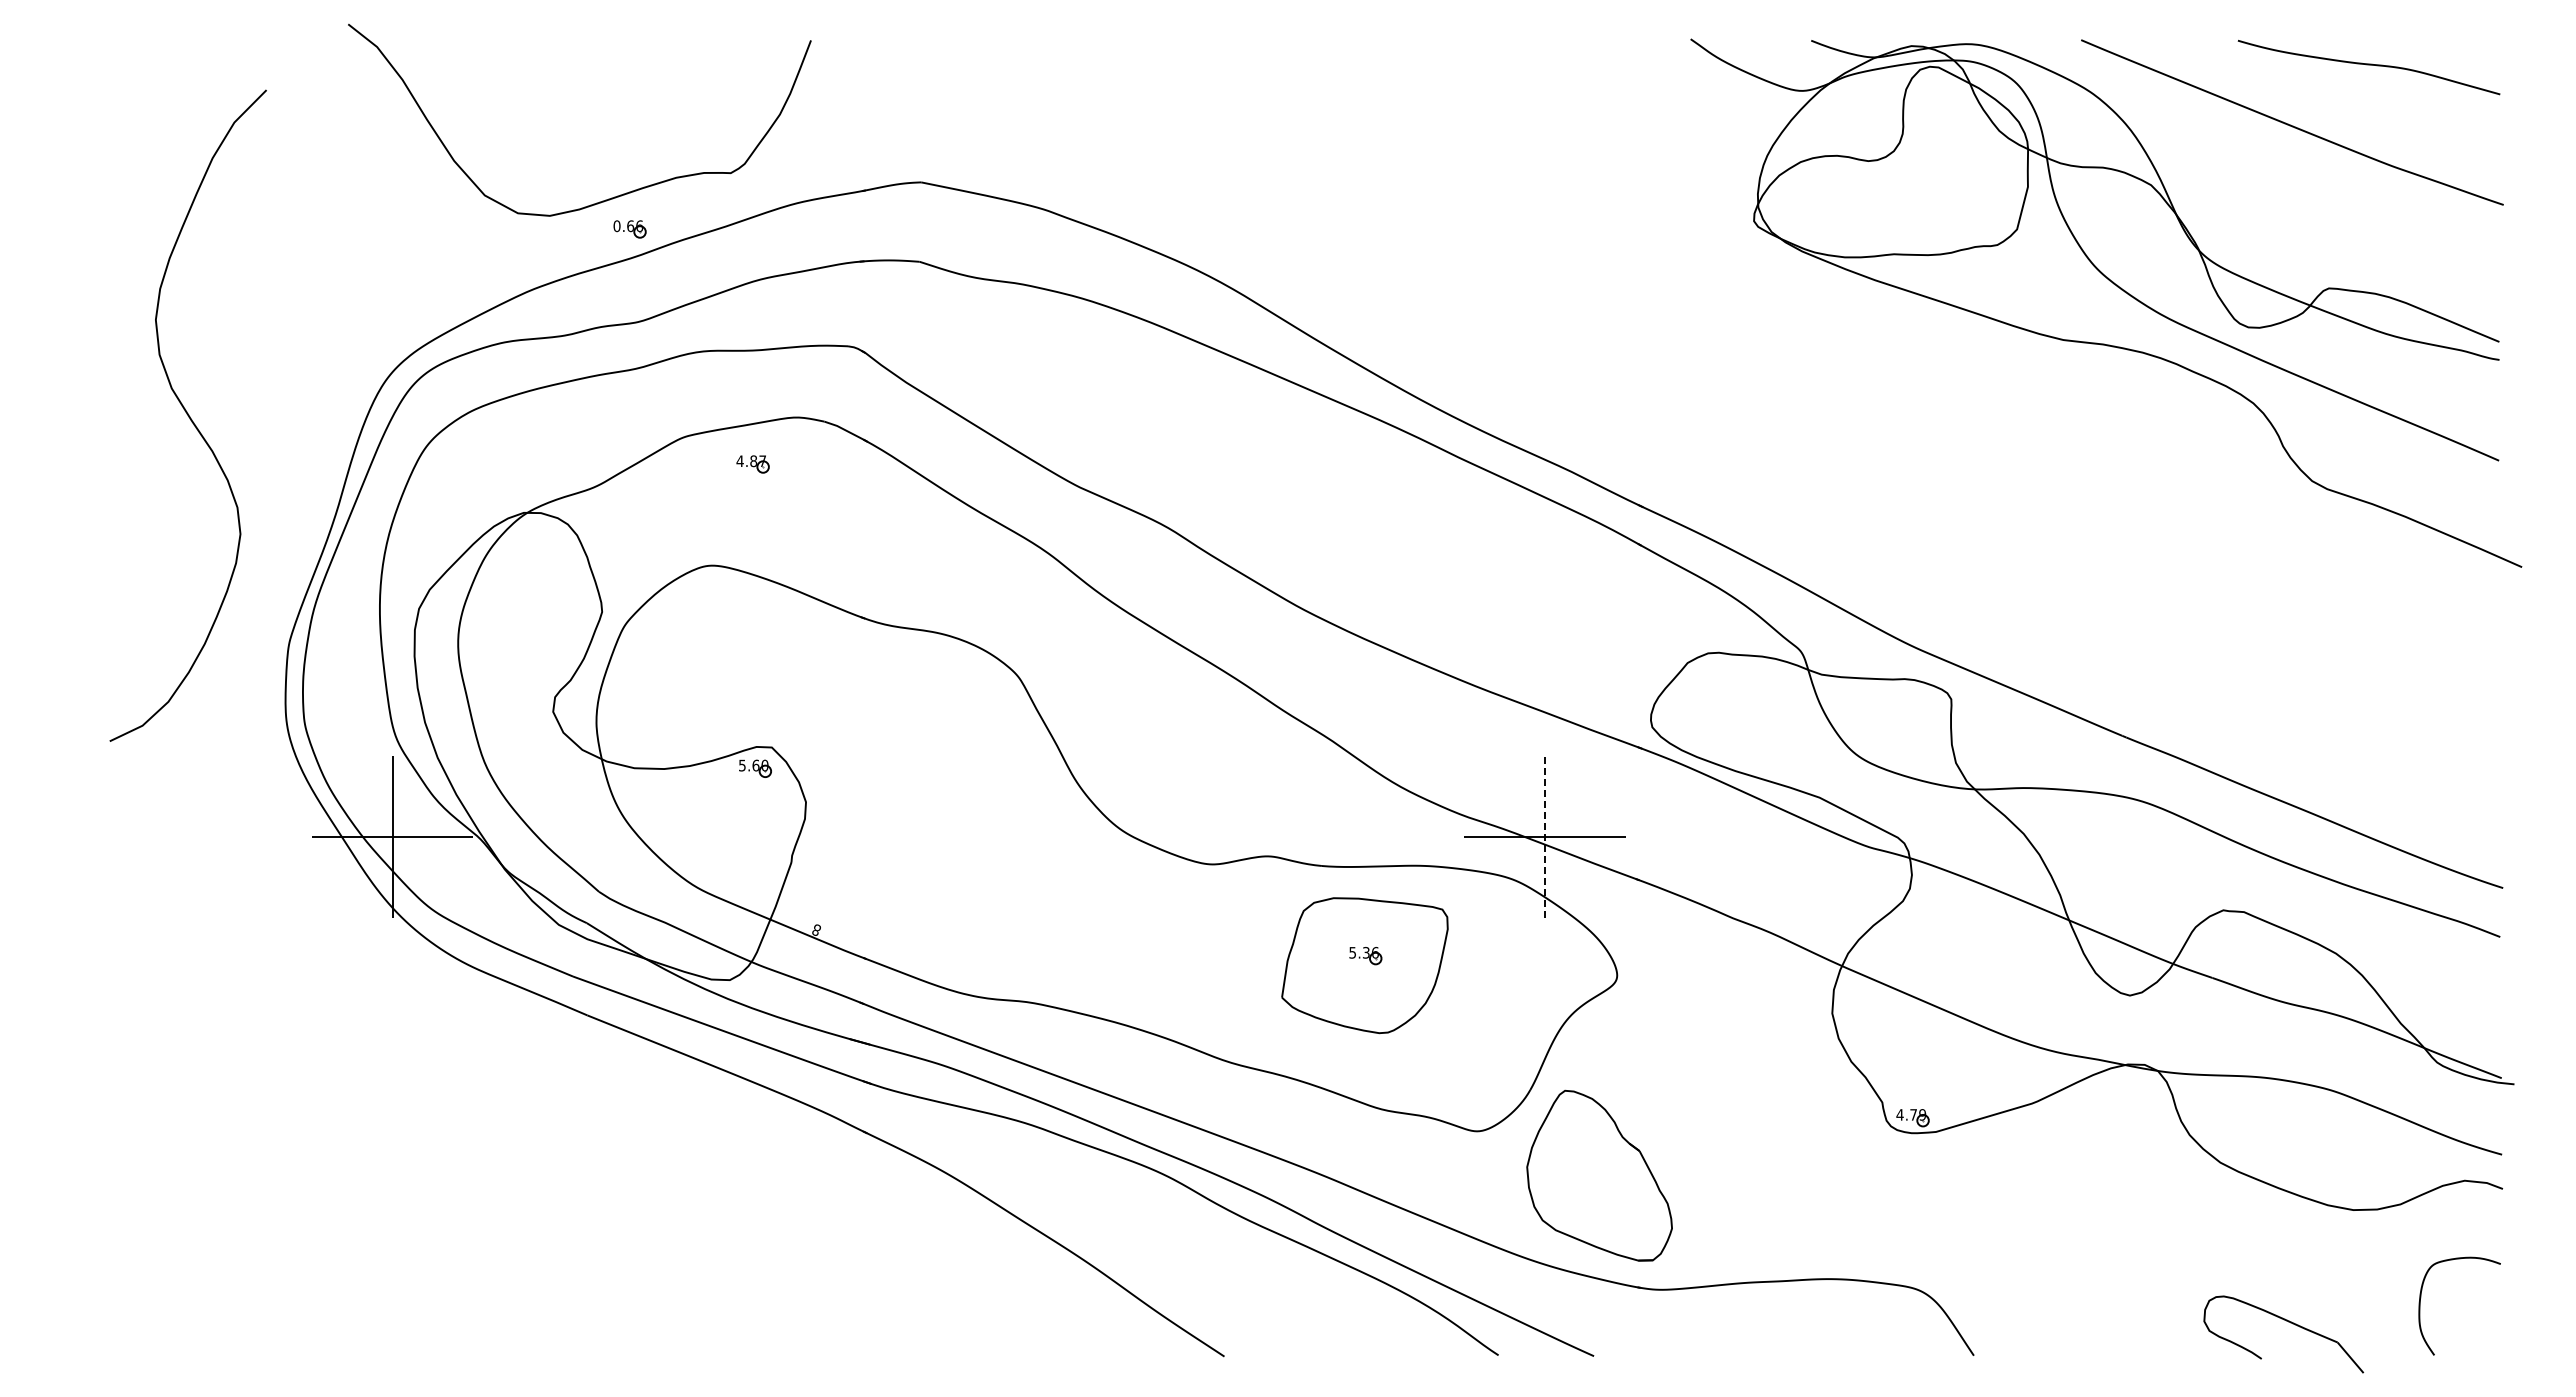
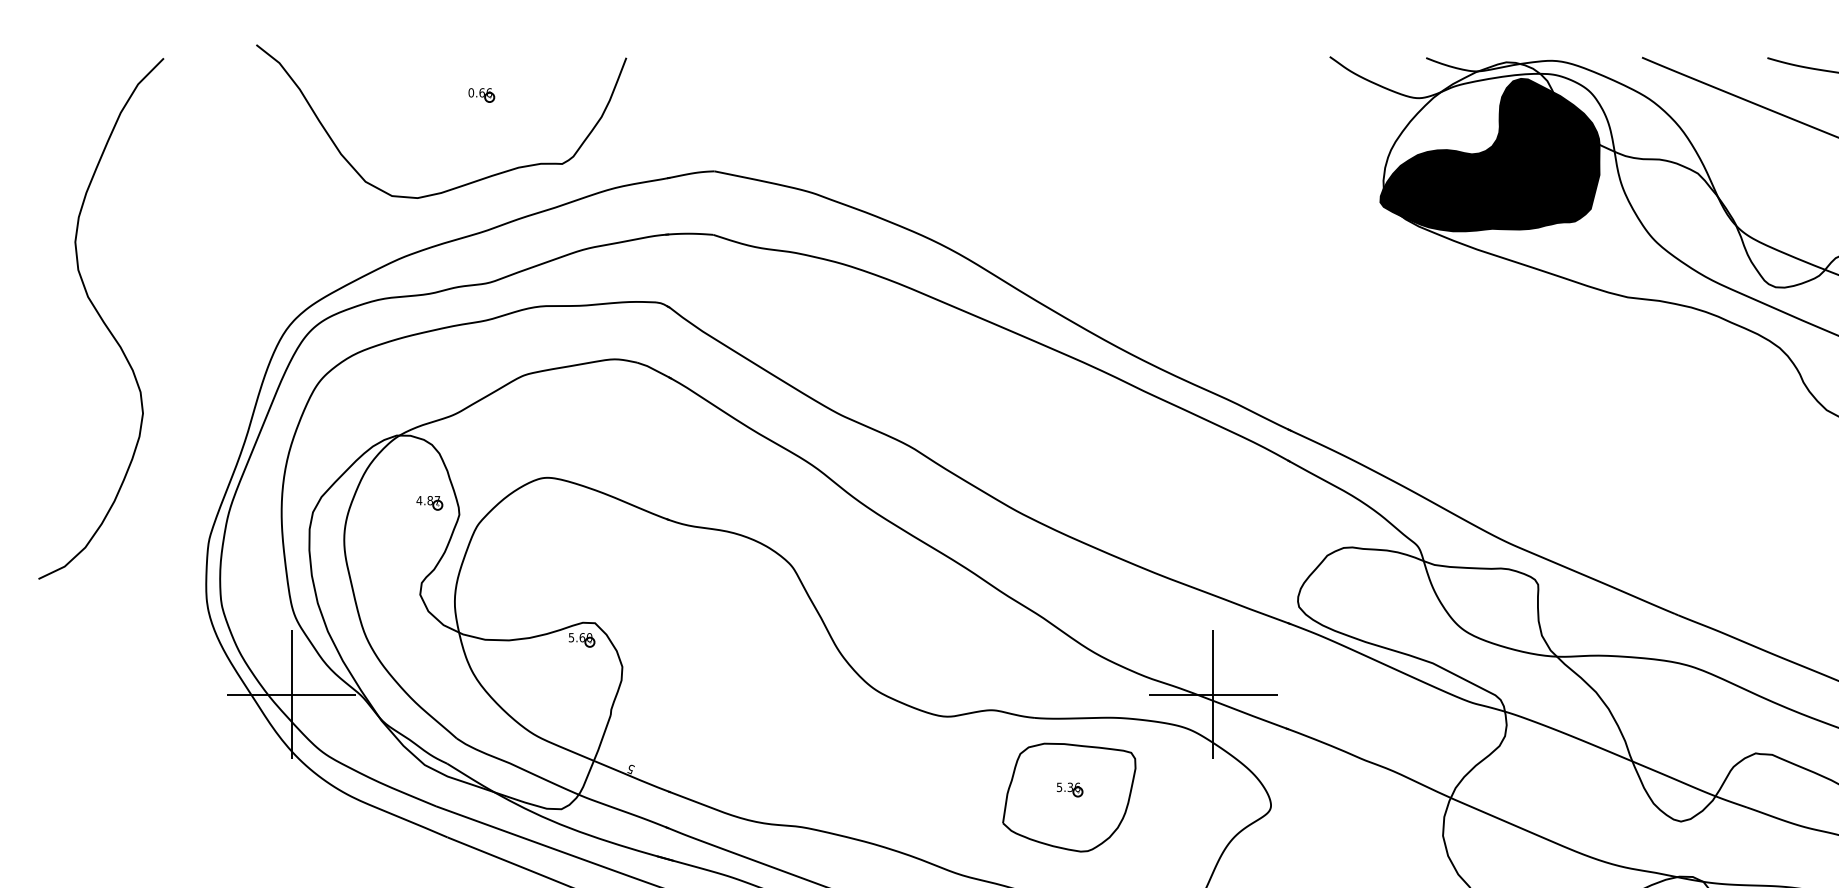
fill: (1891, 161) -> (1490, 154), added
part: (629, 229) -> (481, 95), moved
curve: (187, 415) -> (100, 318), moved
part: (752, 464) -> (429, 503), moved
line: (1545, 837) -> (1213, 695), dashed -> solid
text: (816, 930) -> (630, 769), 8 -> 5

